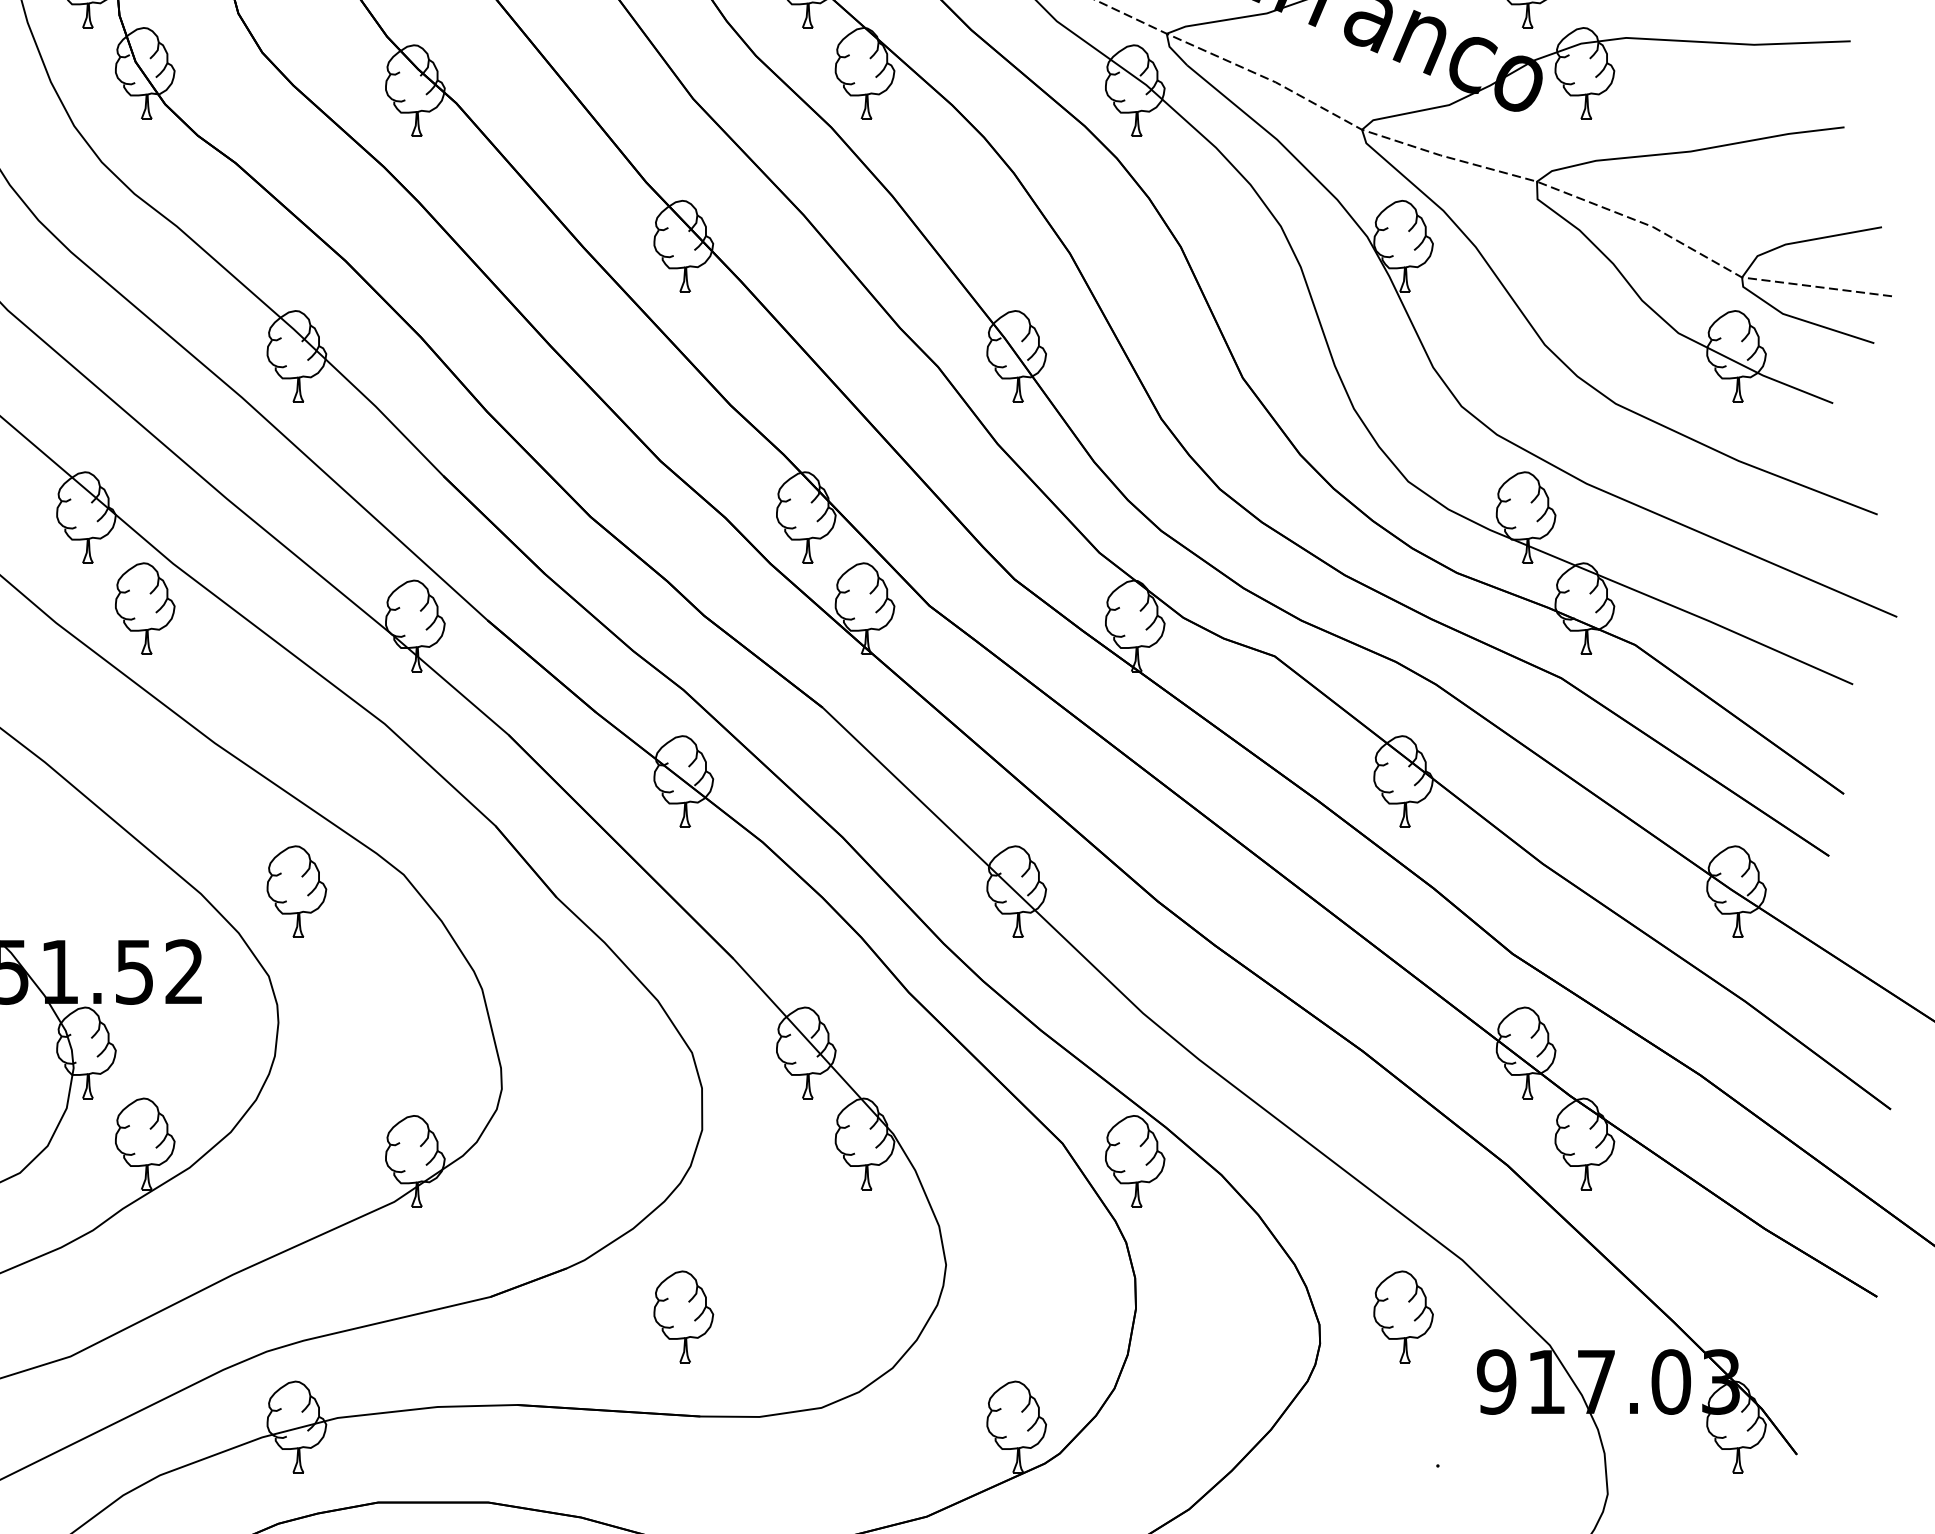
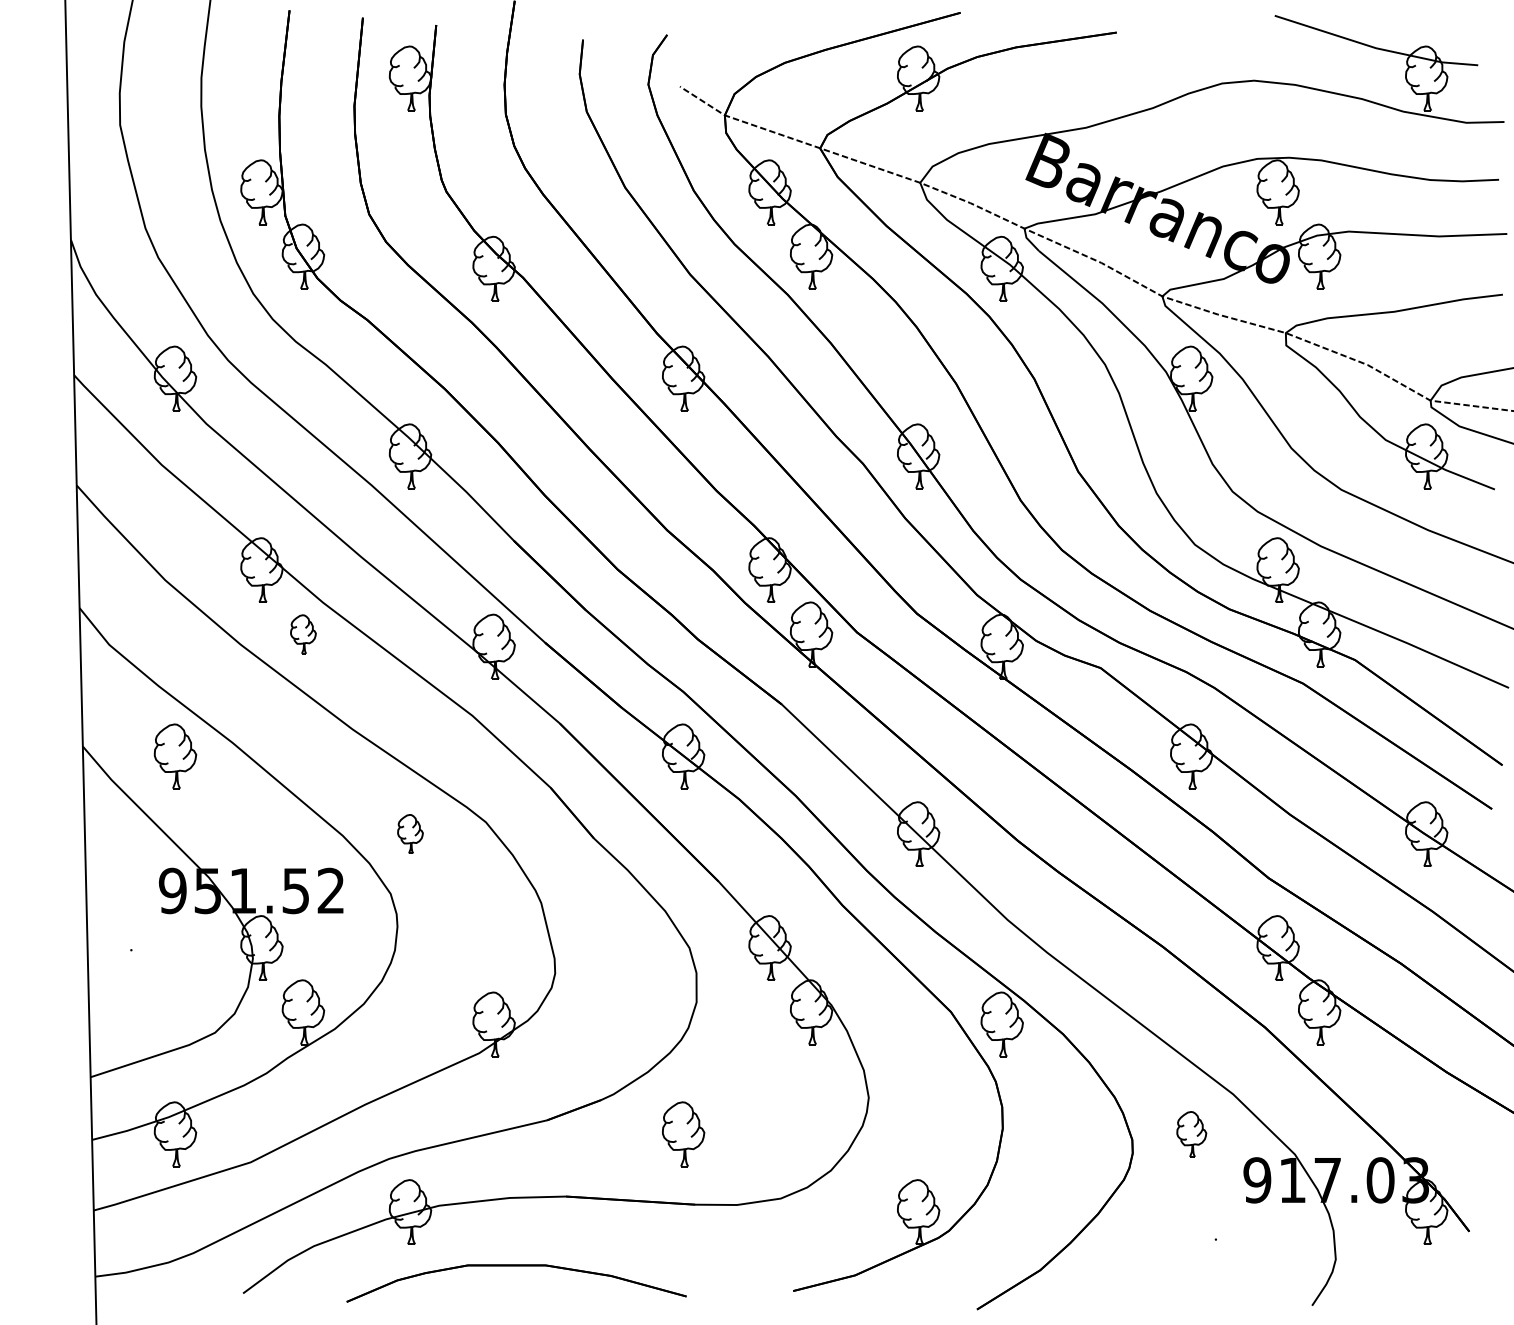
part: (145, 608) -> (303, 634), size x0.6
part: (296, 890) -> (410, 833), size x0.6
part: (1403, 1317) -> (1191, 1134), size x0.7

